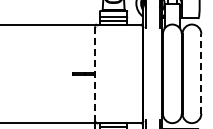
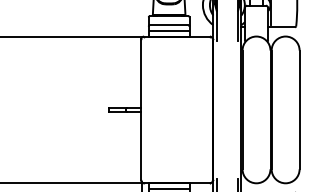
line: (201, 73) -> (299, 109), dashed -> solid
line: (94, 74) -> (140, 110), dashed -> solid

